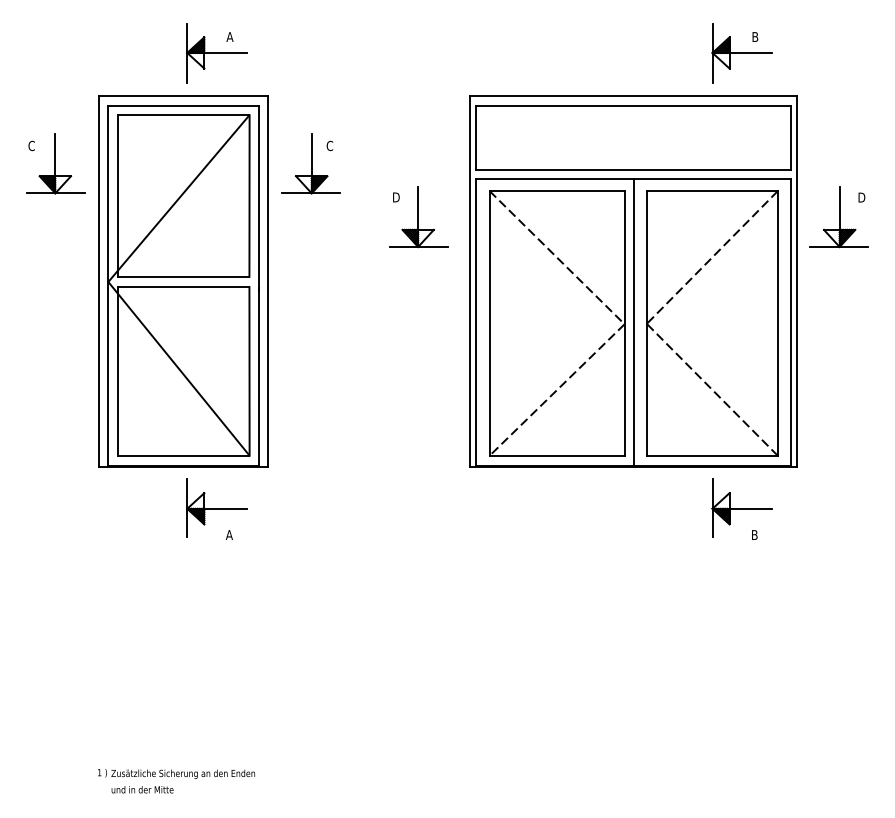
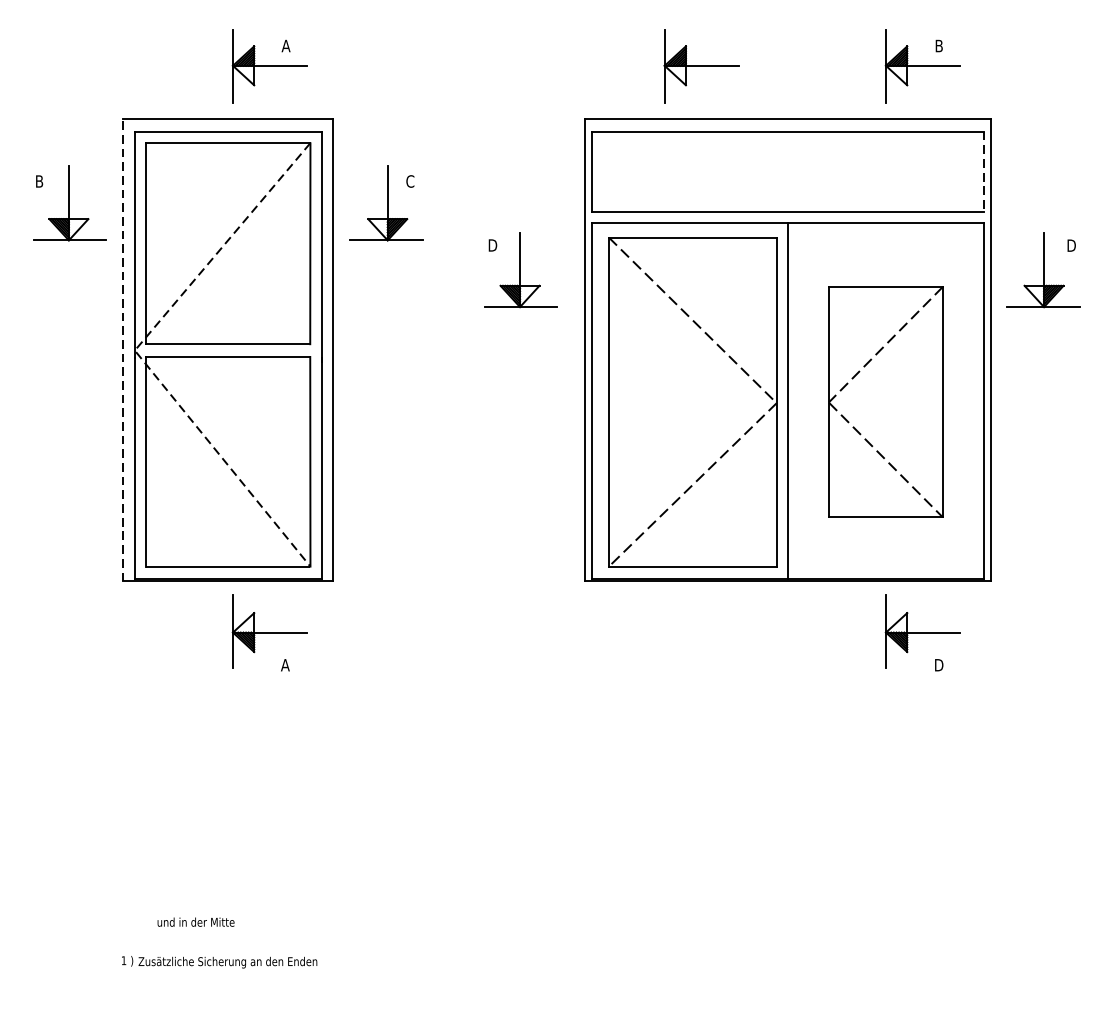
part: (563, 53) -> (700, 66), added
line: (791, 138) -> (984, 172), solid -> dashed
text: (31, 145) -> (39, 180), C -> B
line: (98, 281) -> (122, 349), solid -> dashed
line: (109, 283) -> (136, 352), solid -> dashed
part: (712, 323) -> (885, 402), size x0.7
text: (755, 534) -> (939, 664), B -> D
text: (142, 789) -> (195, 921), moved

